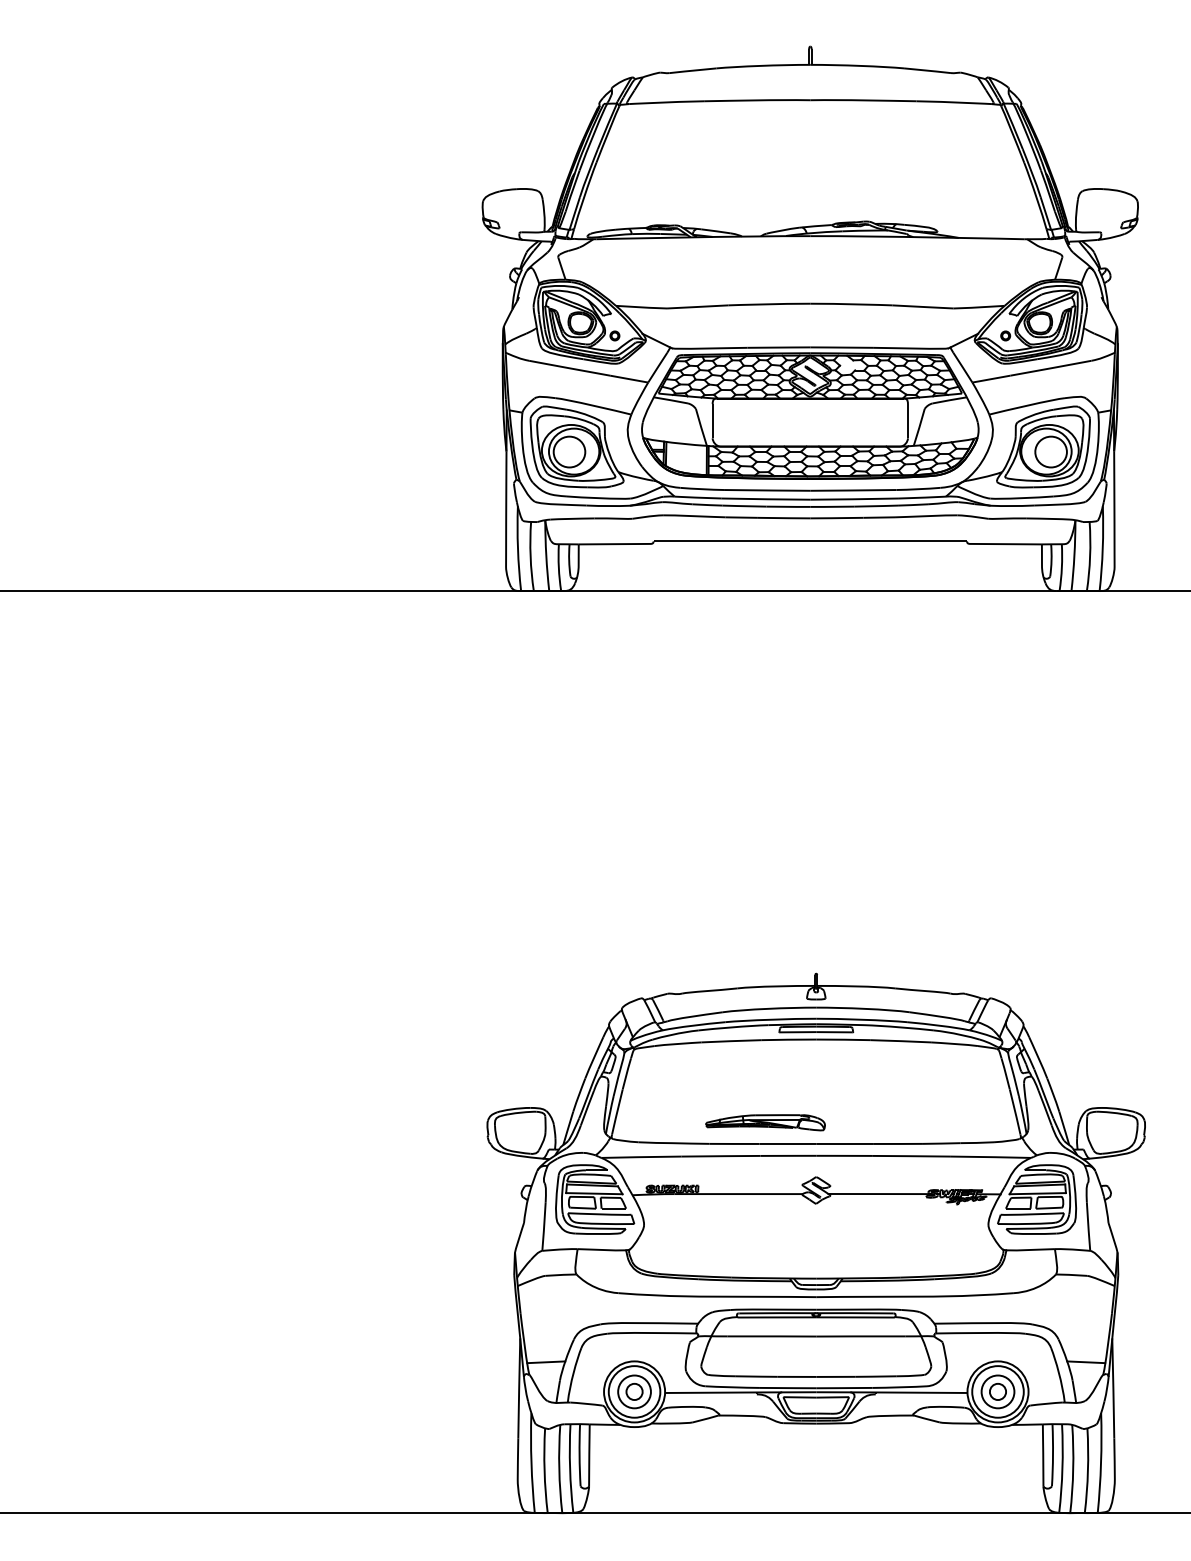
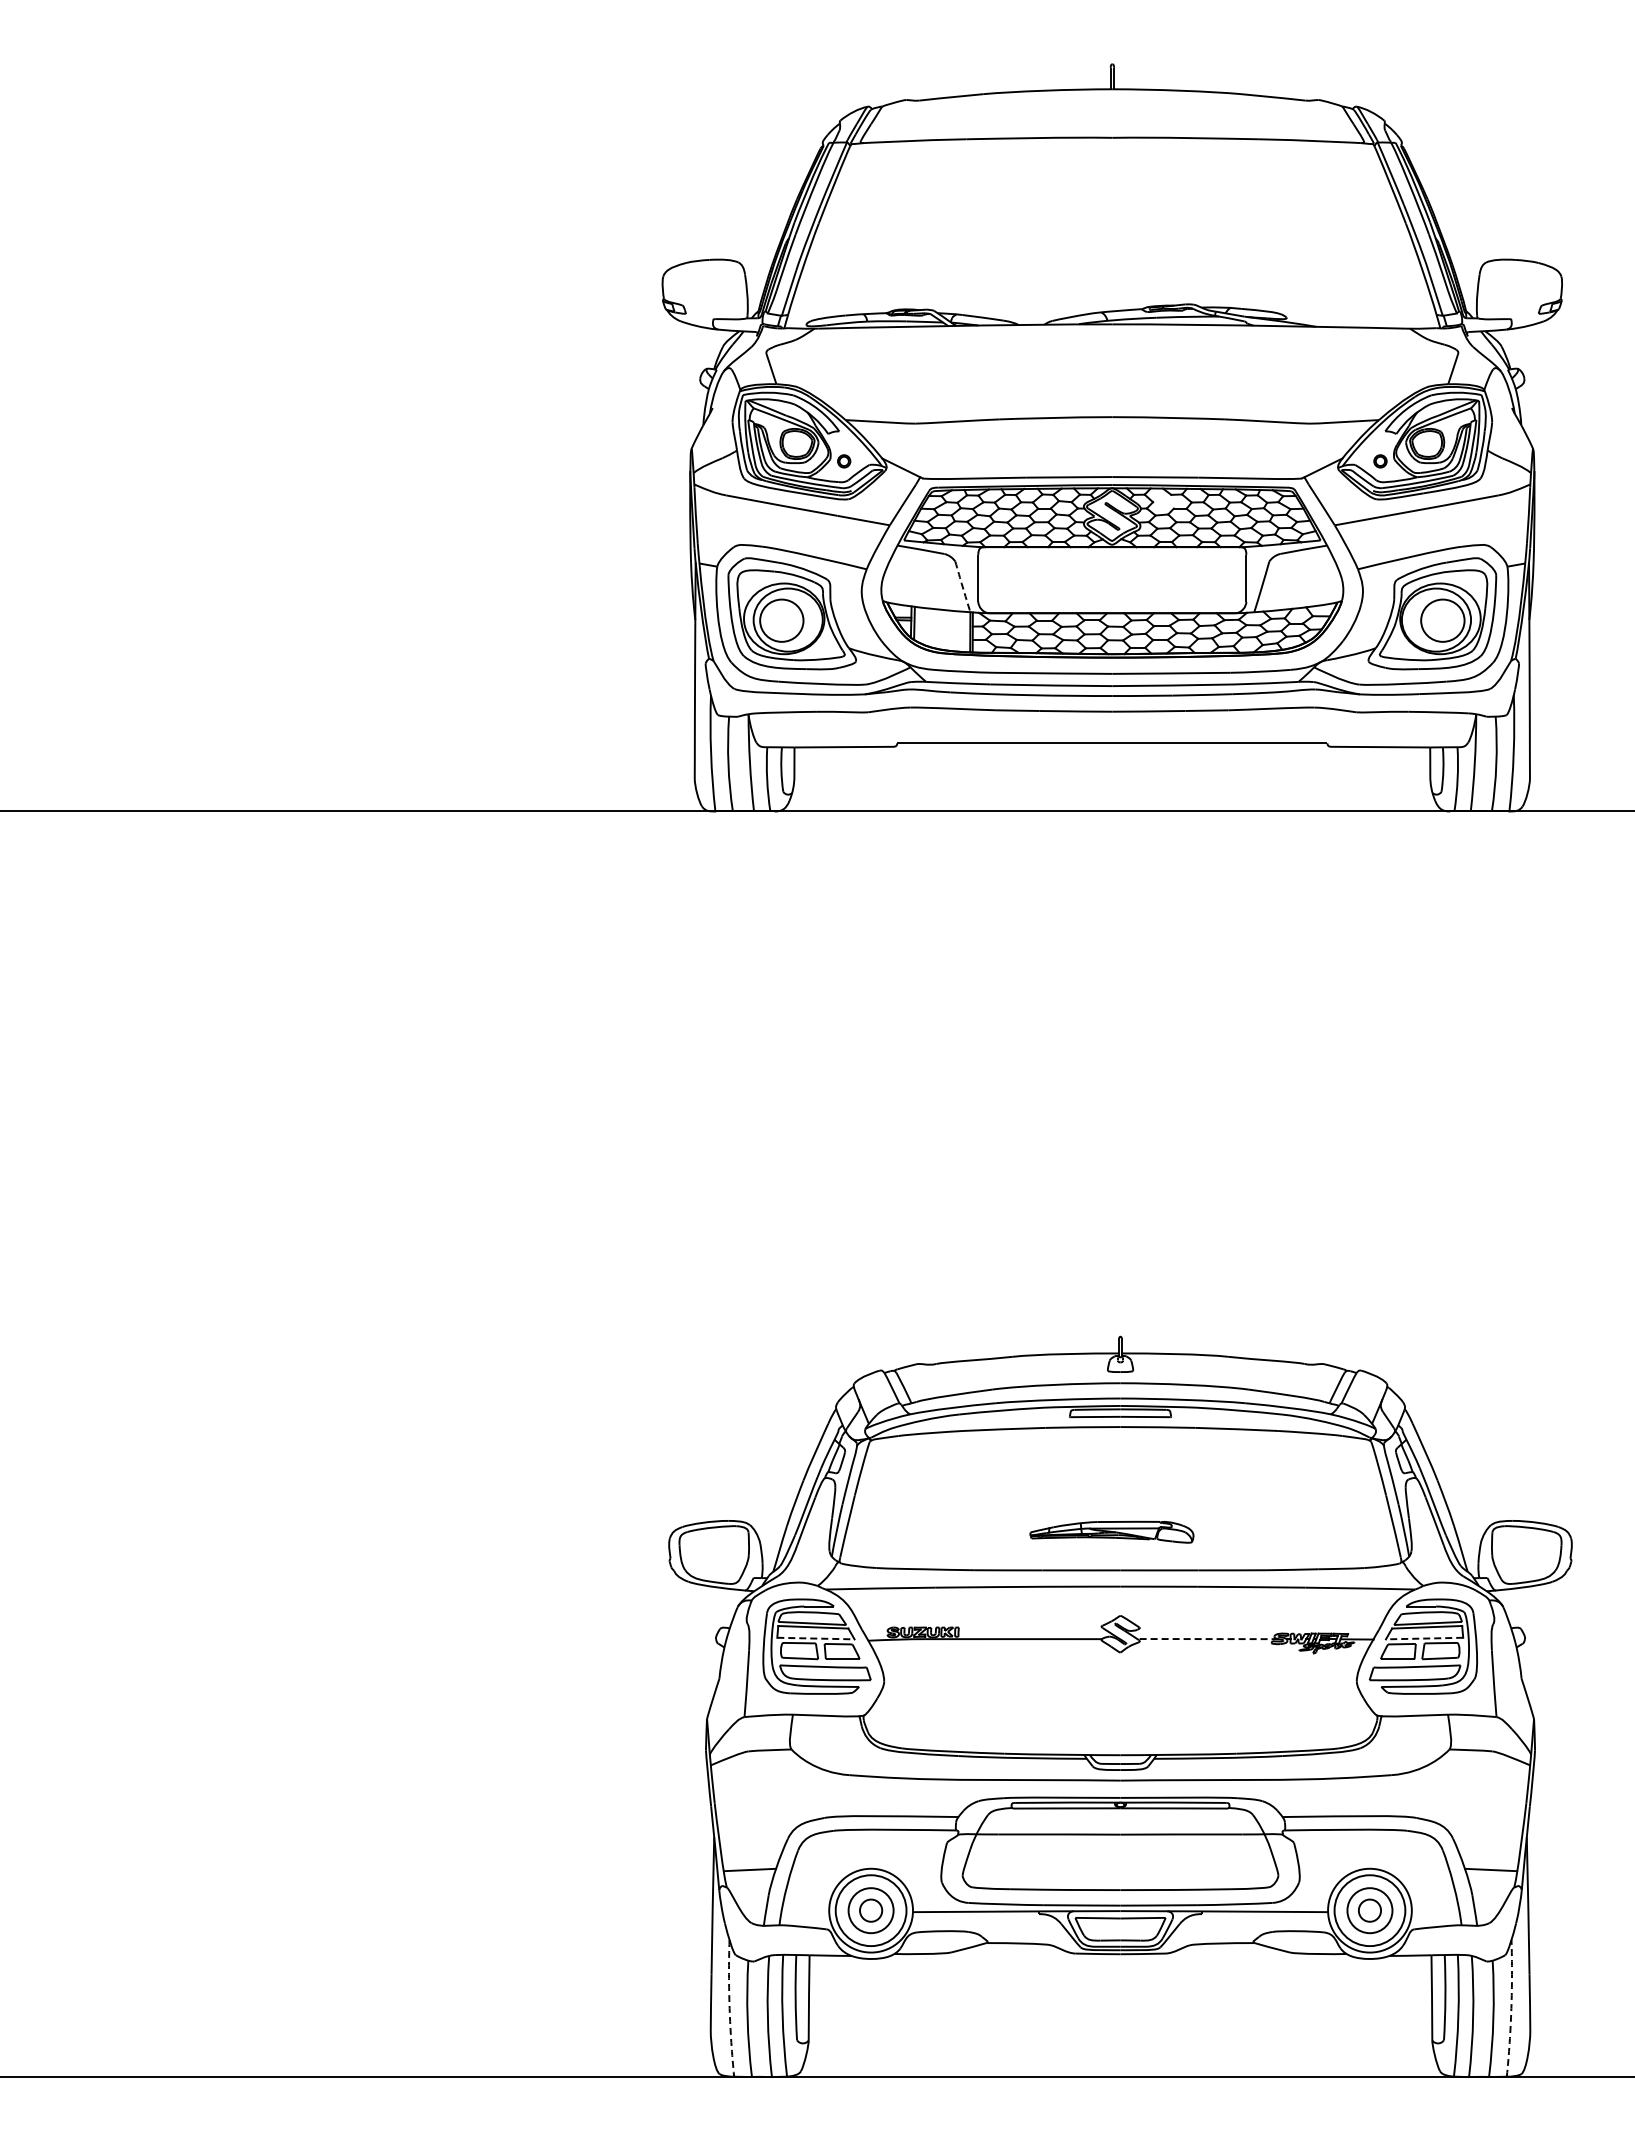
arc: (701, 427) -> (962, 587), solid -> dashed
part: (765, 1122) -> (1111, 1531), moved
line: (594, 1193) -> (815, 1638), solid -> dashed
line: (1037, 1193) -> (1424, 1638), solid -> dashed
line: (879, 1194) -> (1207, 1639), solid -> dashed
arc: (531, 1463) -> (729, 2008), solid -> dashed
arc: (1101, 1463) -> (1511, 2008), solid -> dashed

